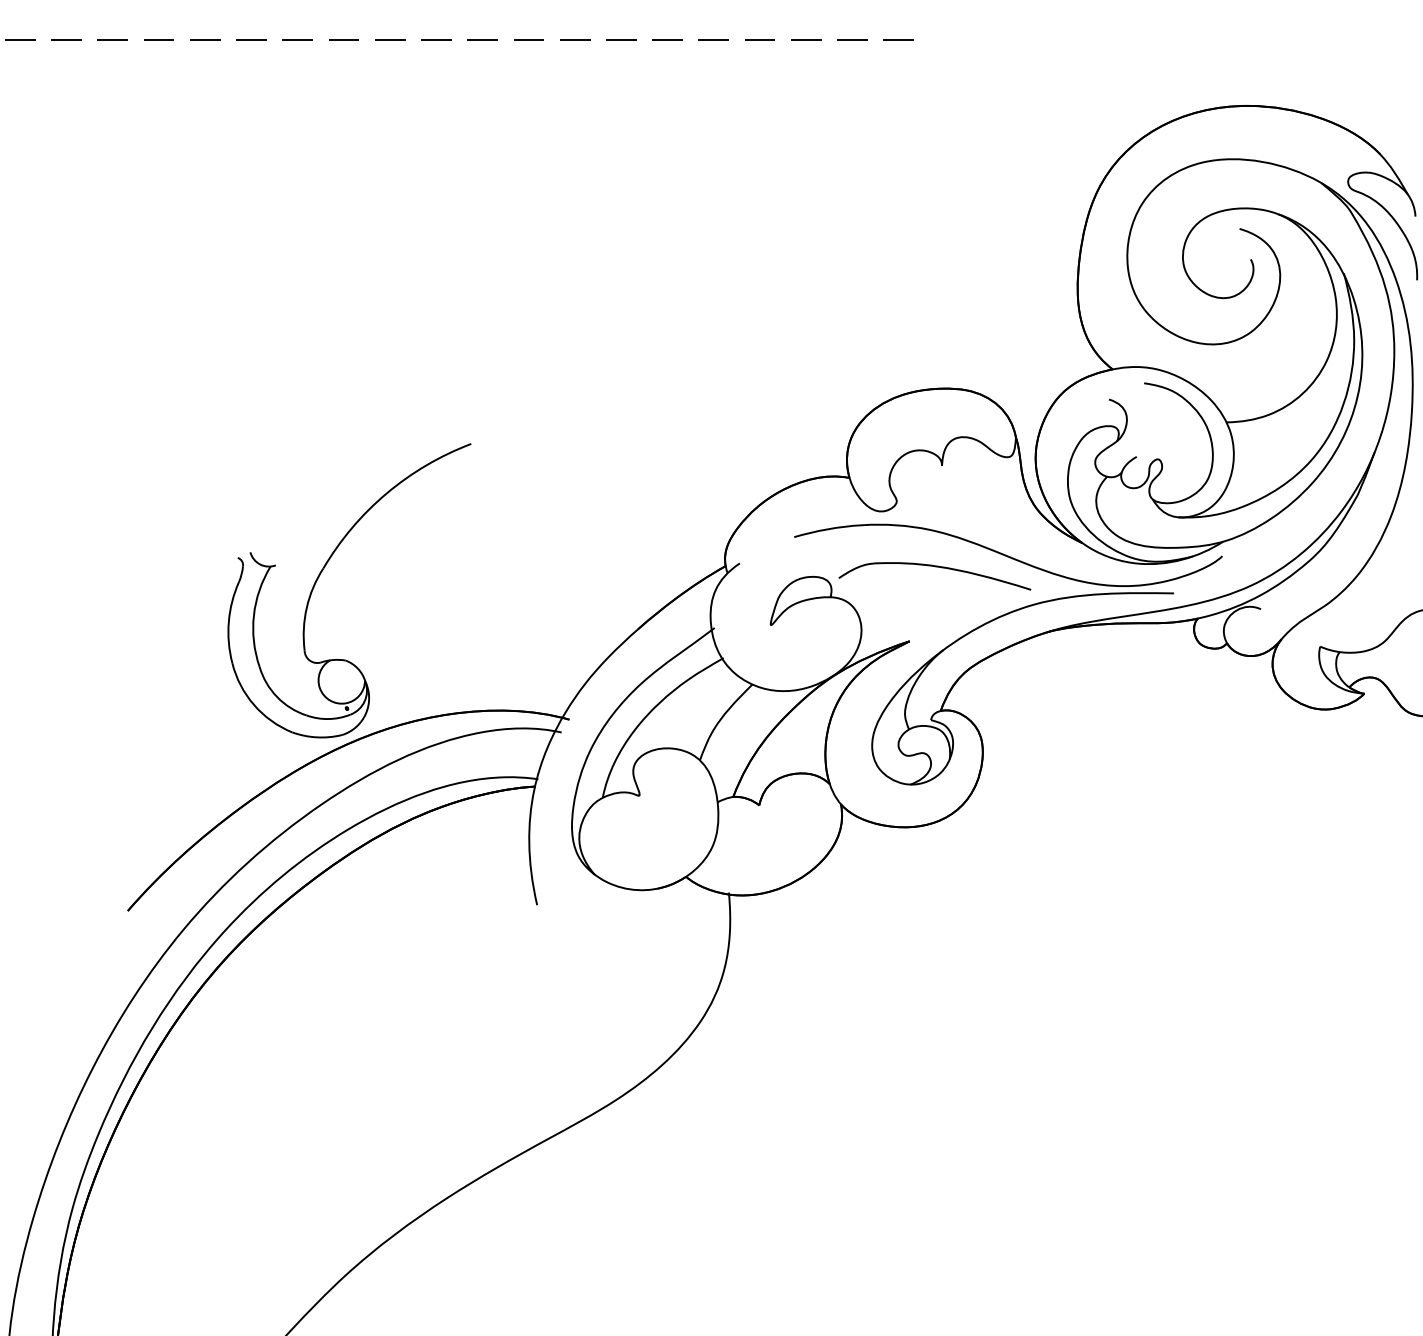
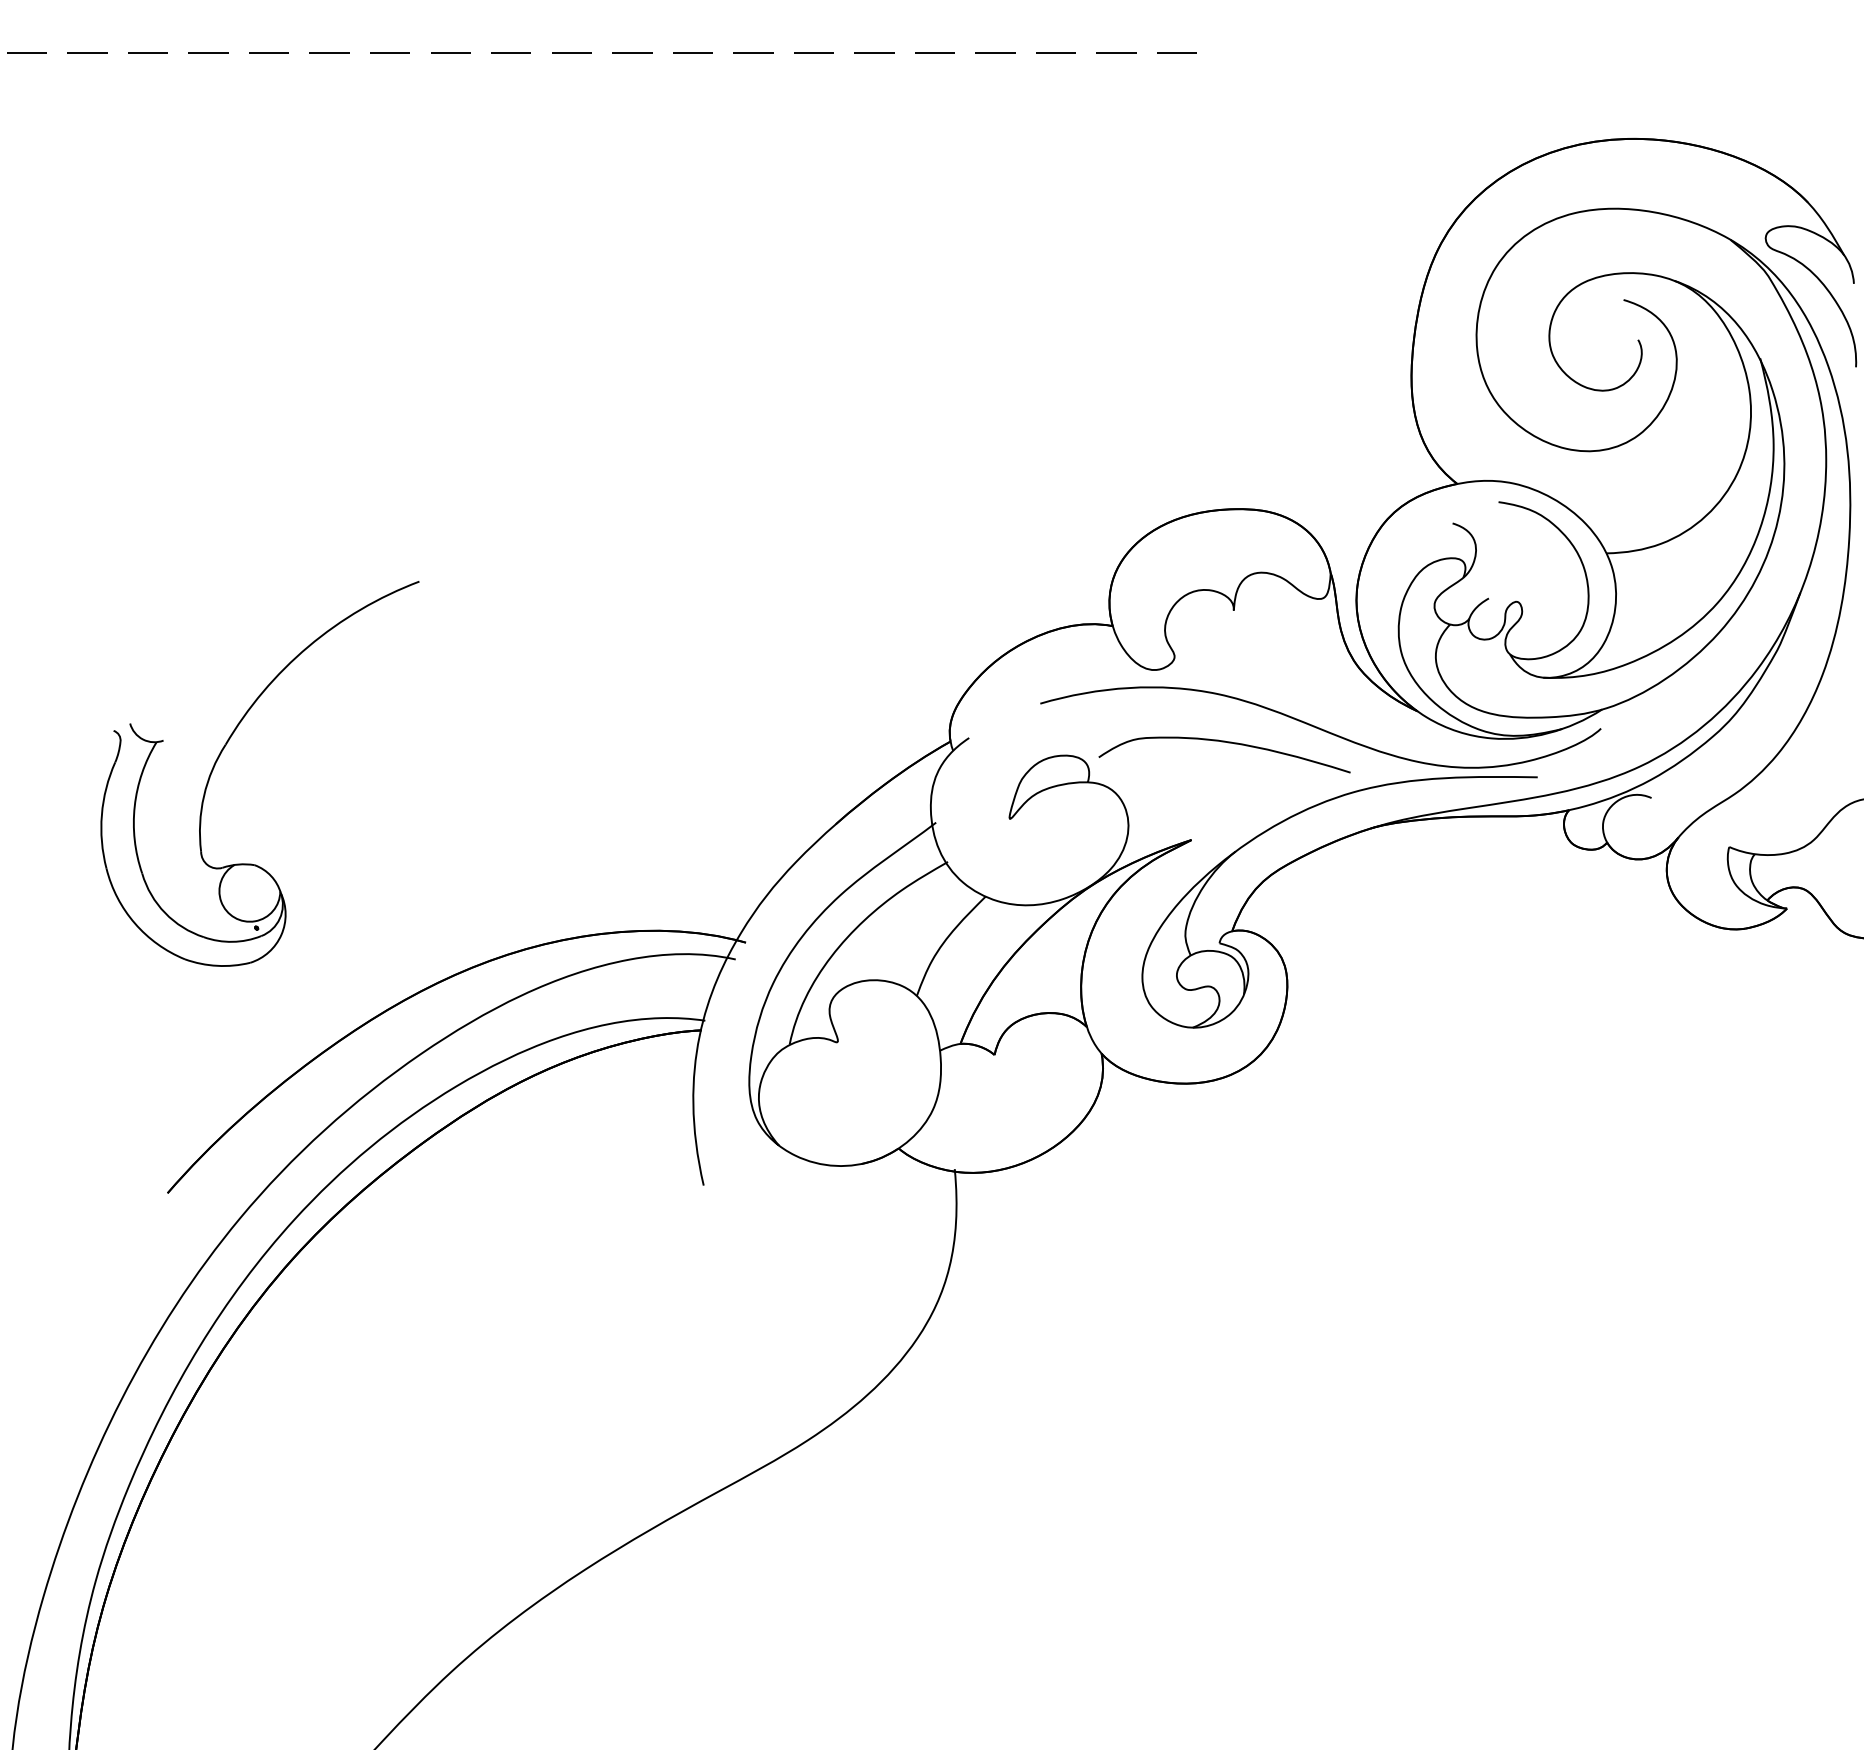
part: (321, 572) -> (223, 750), moved

